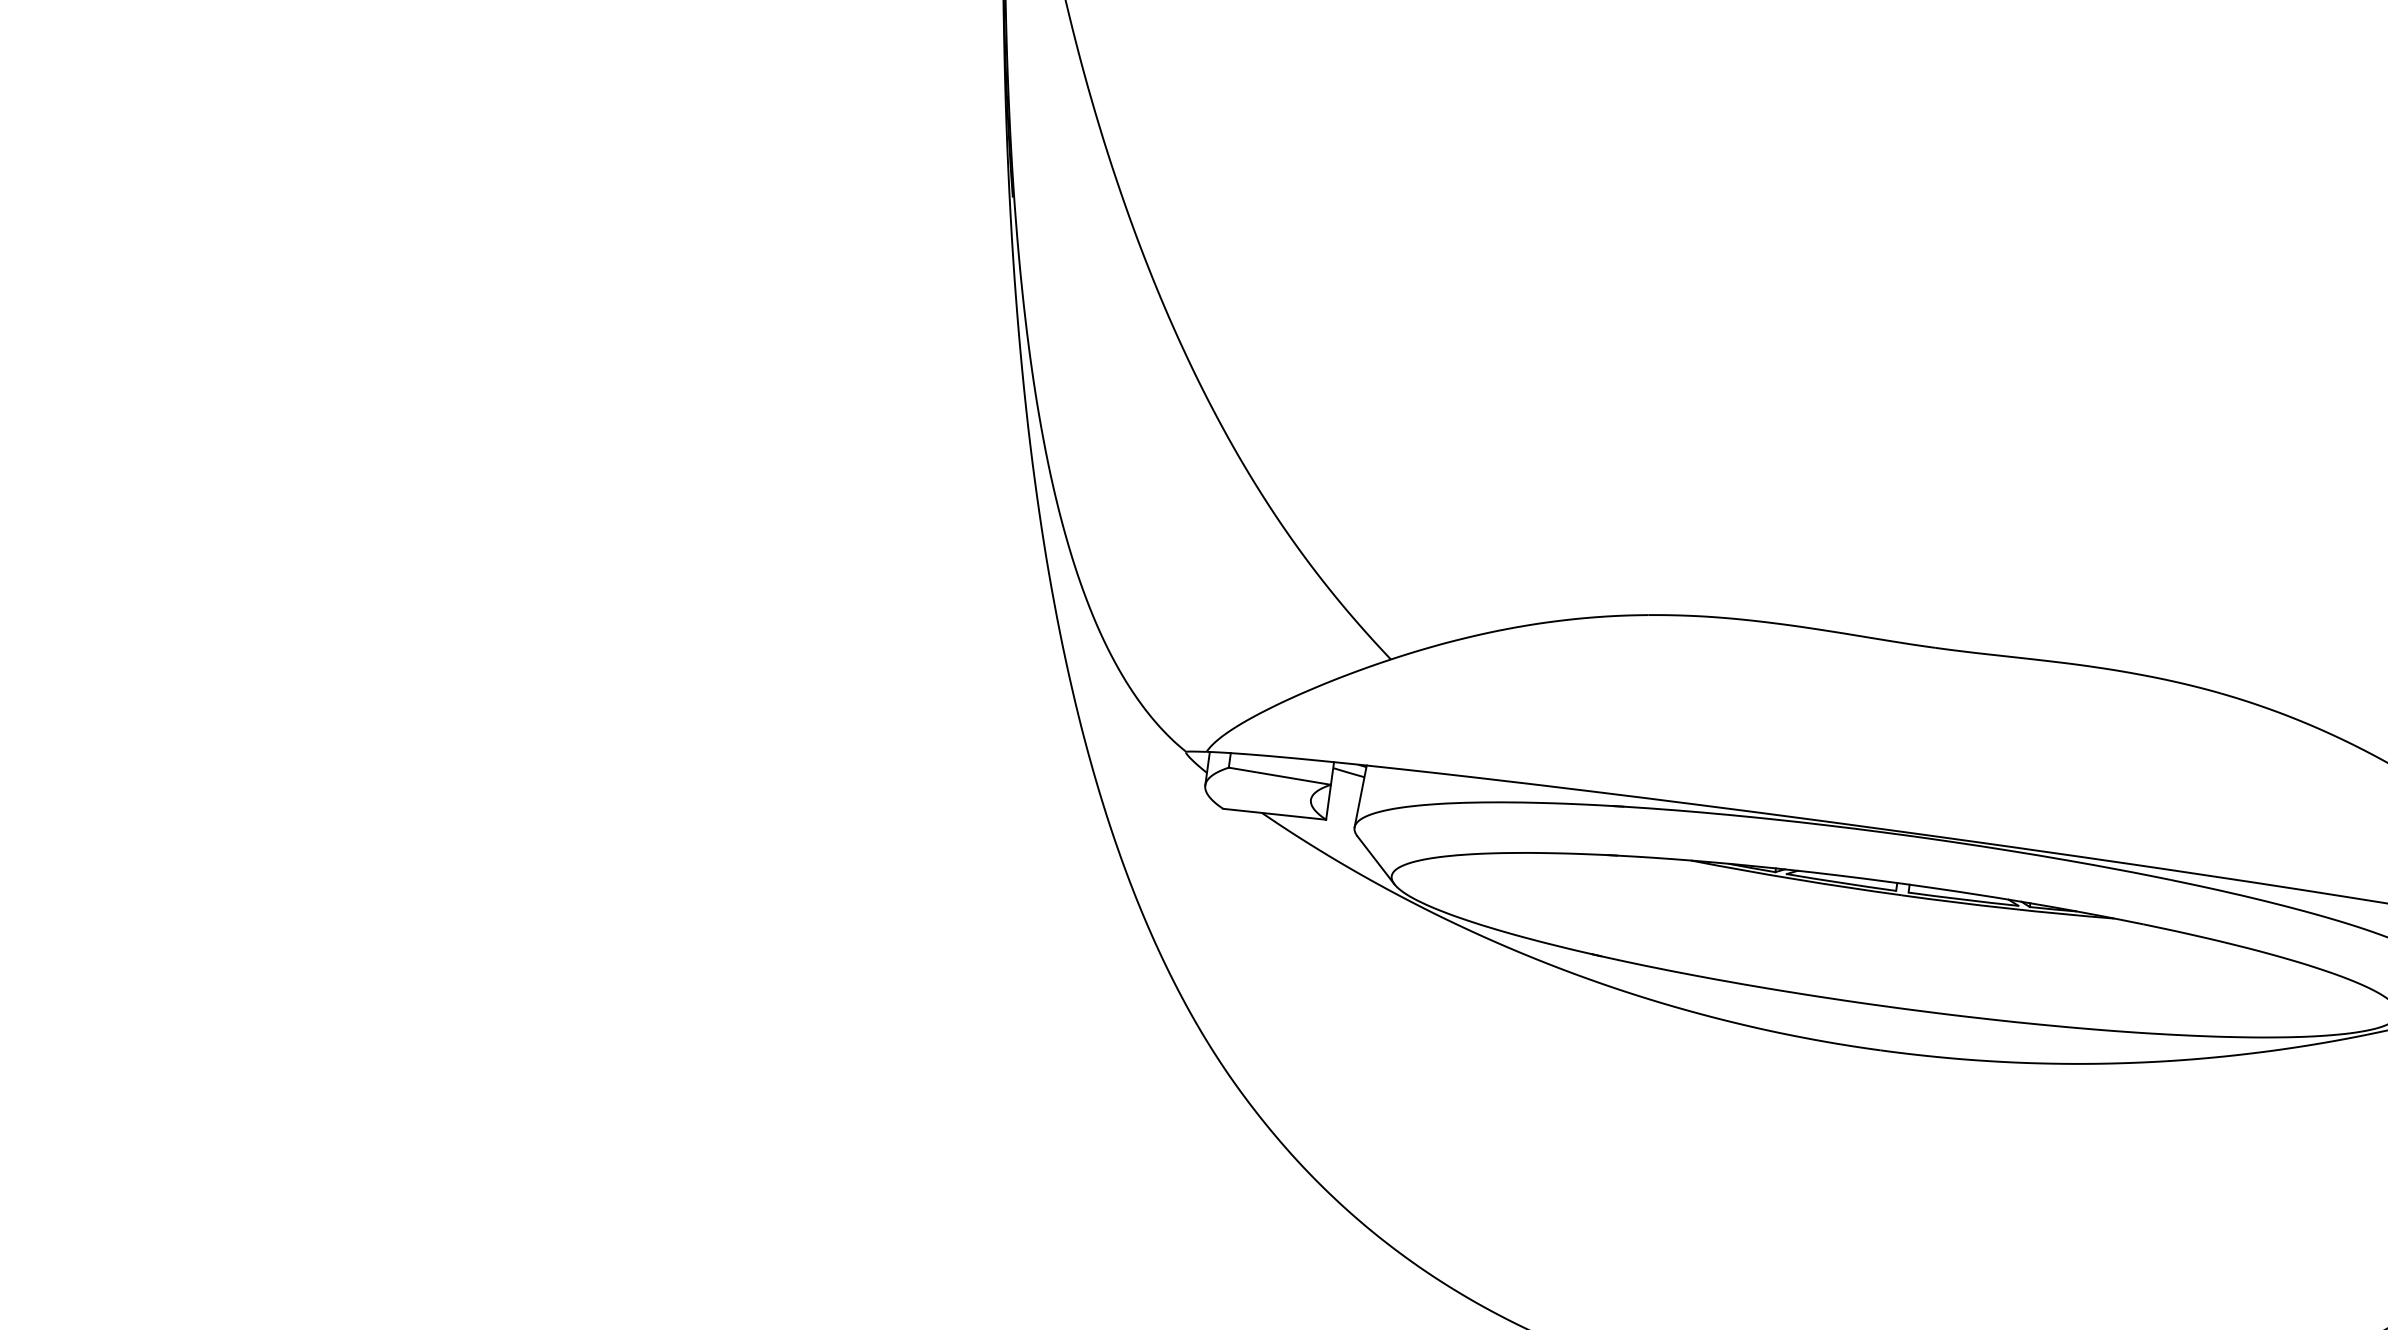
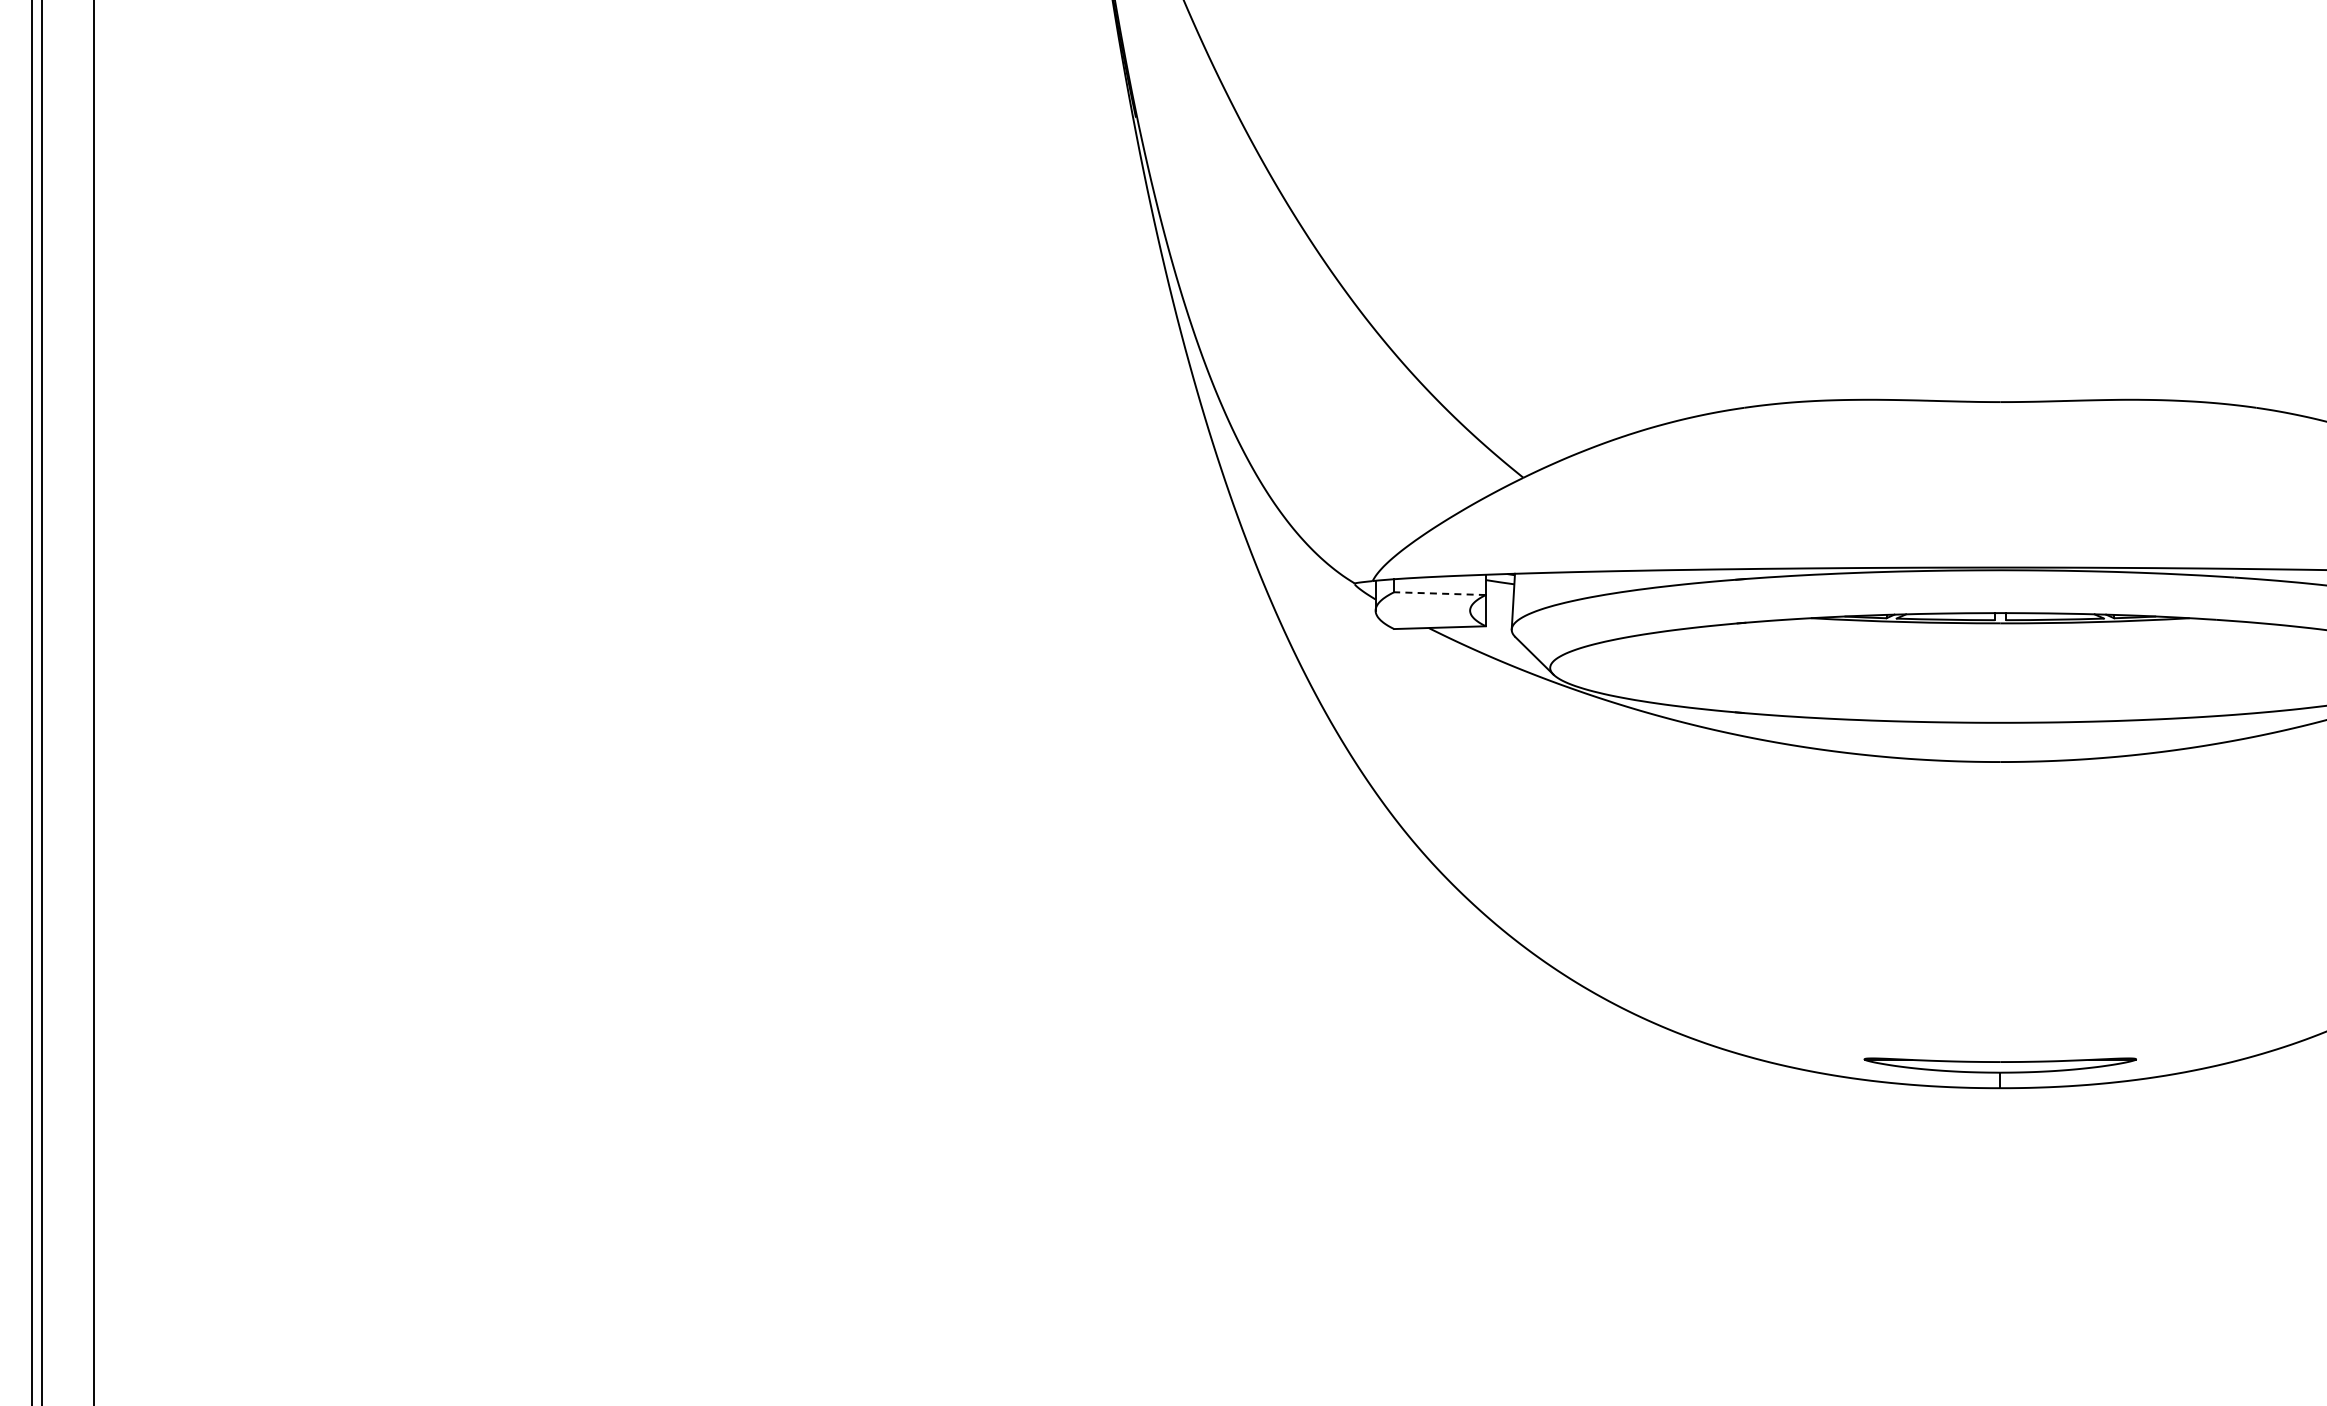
line: (1280, 776) -> (1440, 593), solid -> dashed

